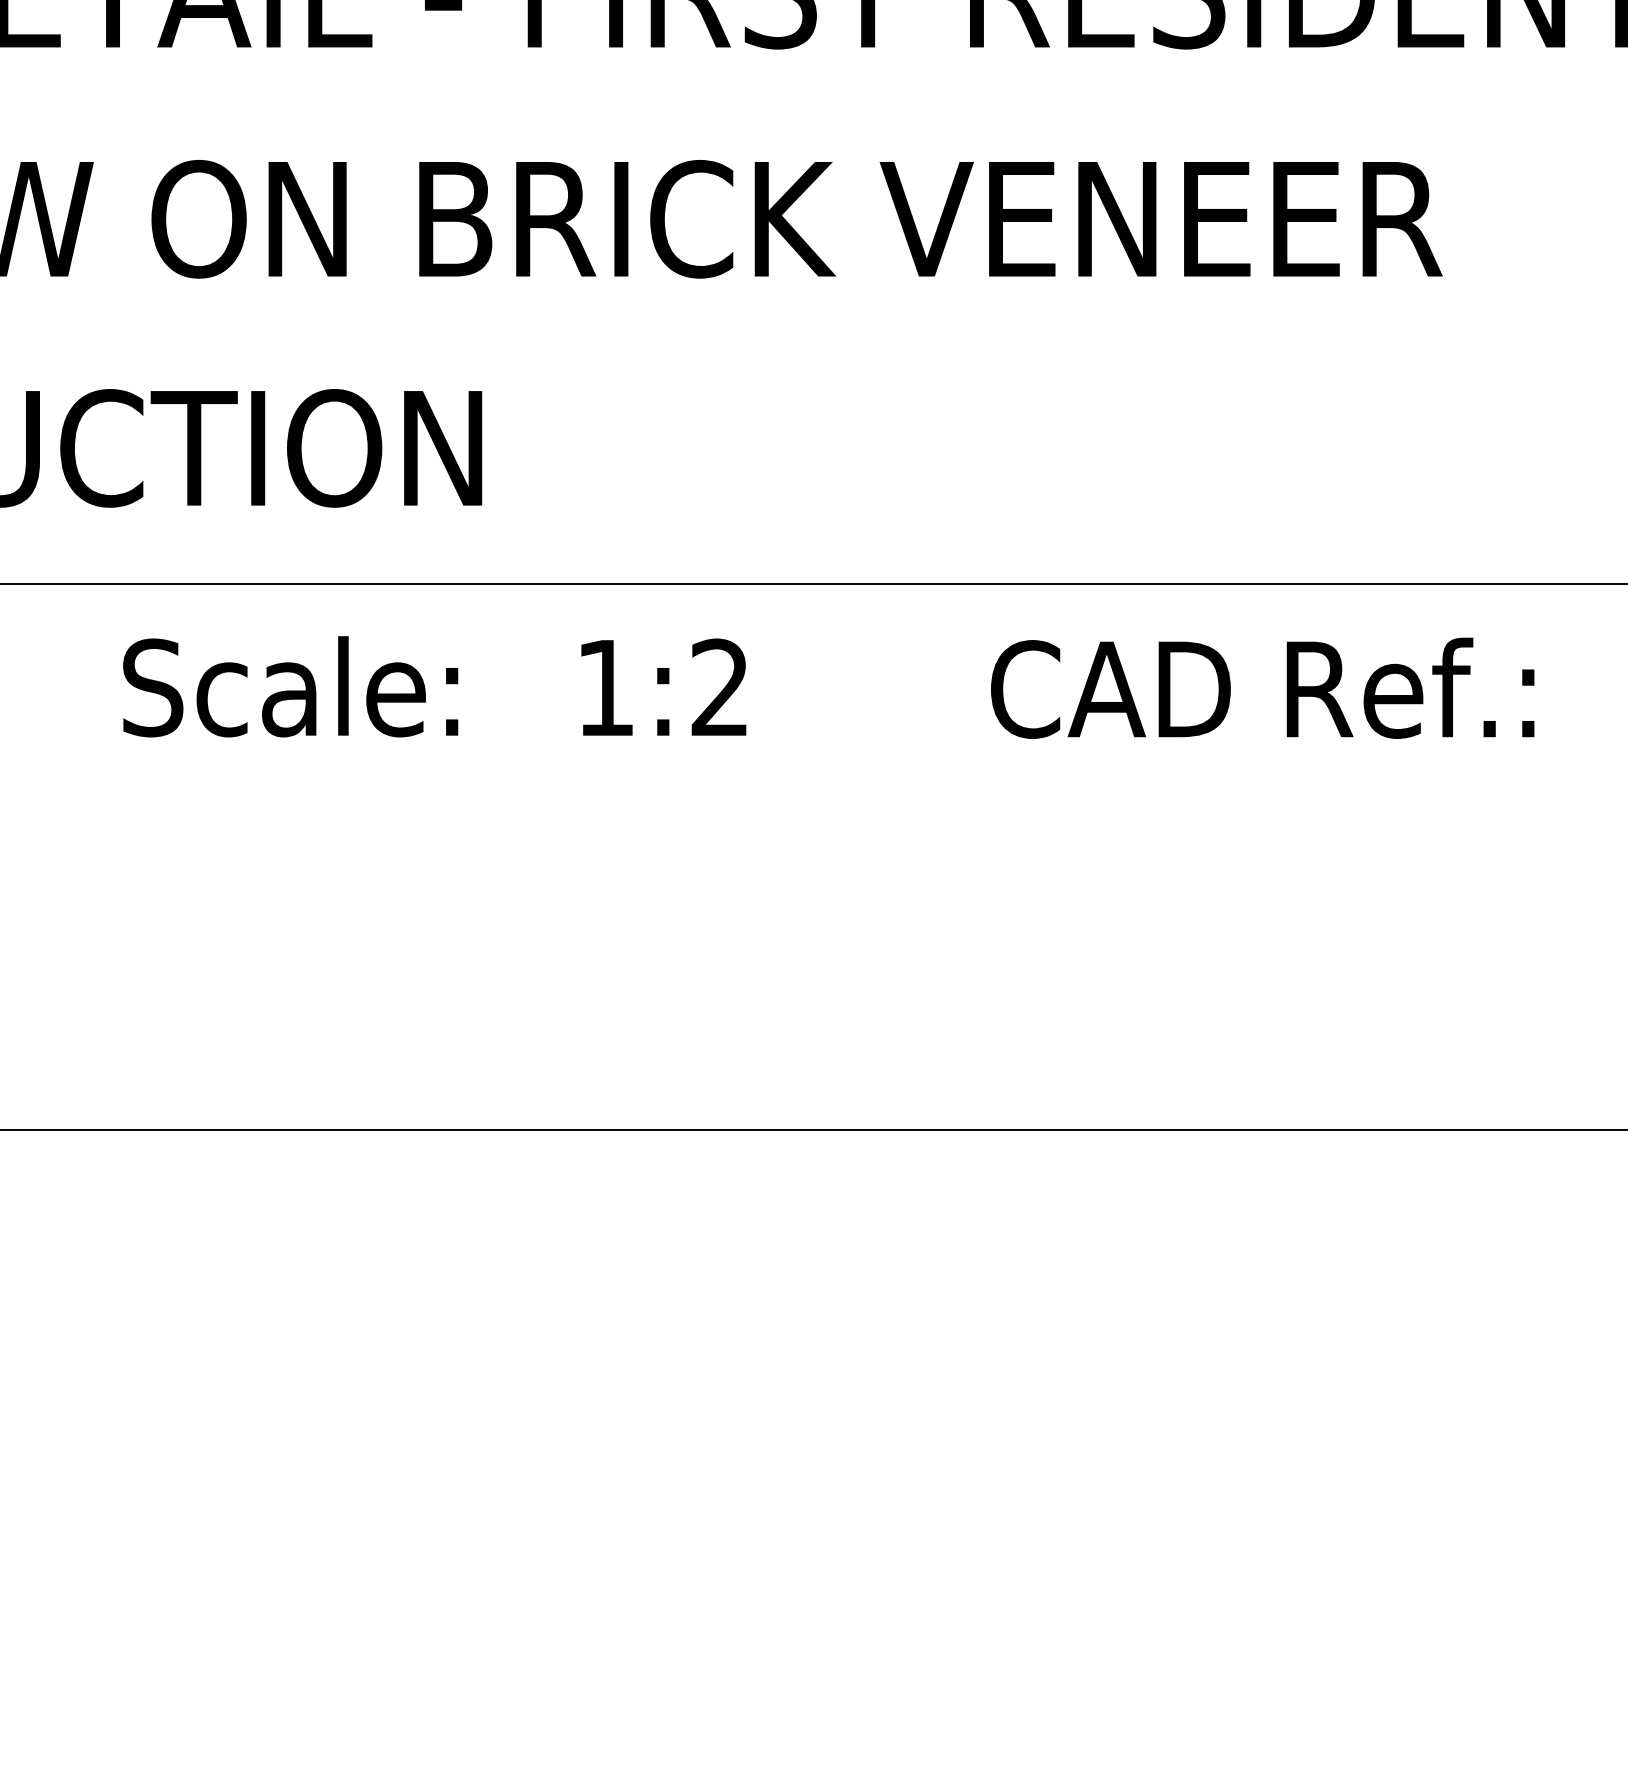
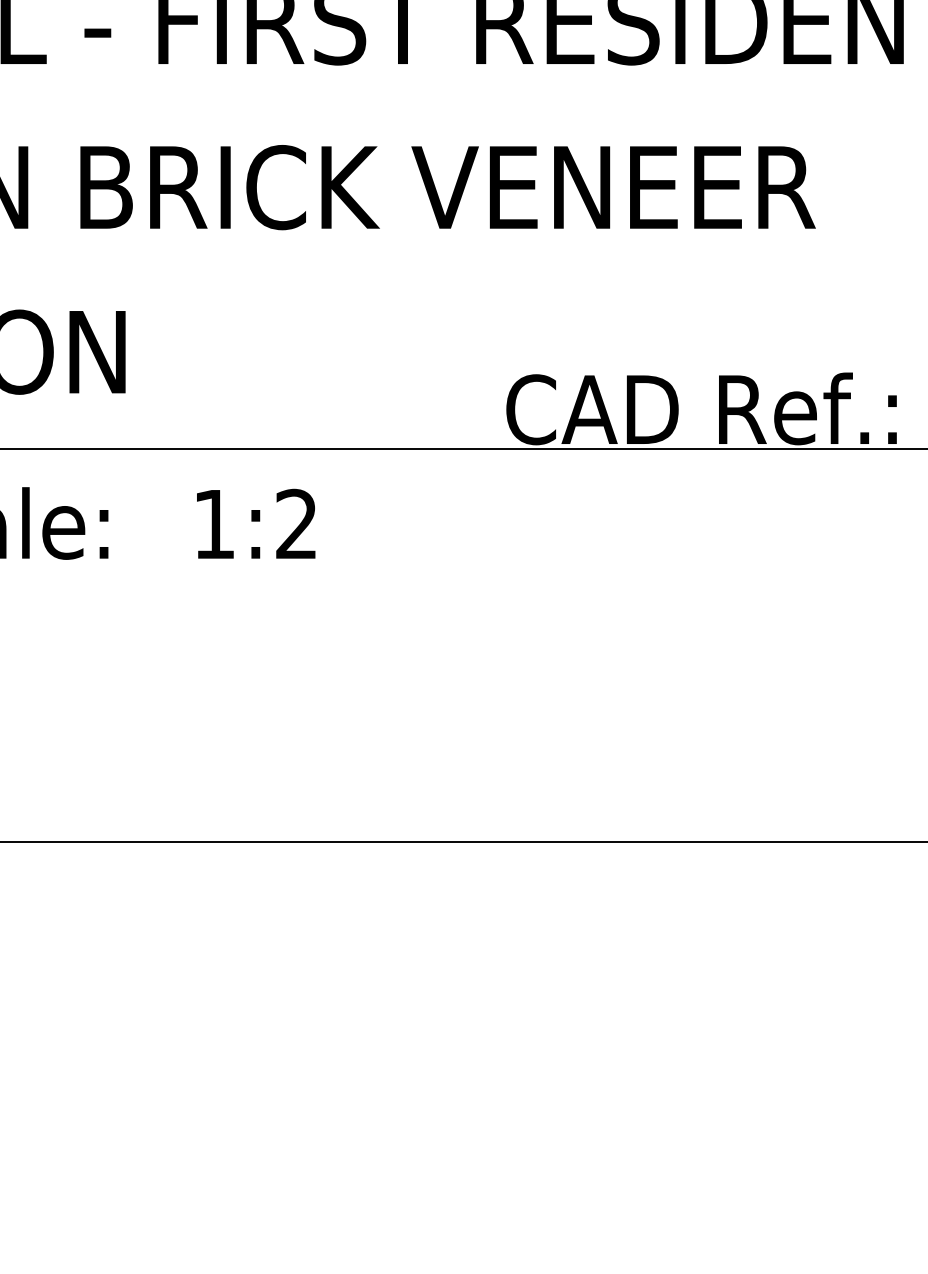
text: (1262, 687) -> (701, 408), moved

